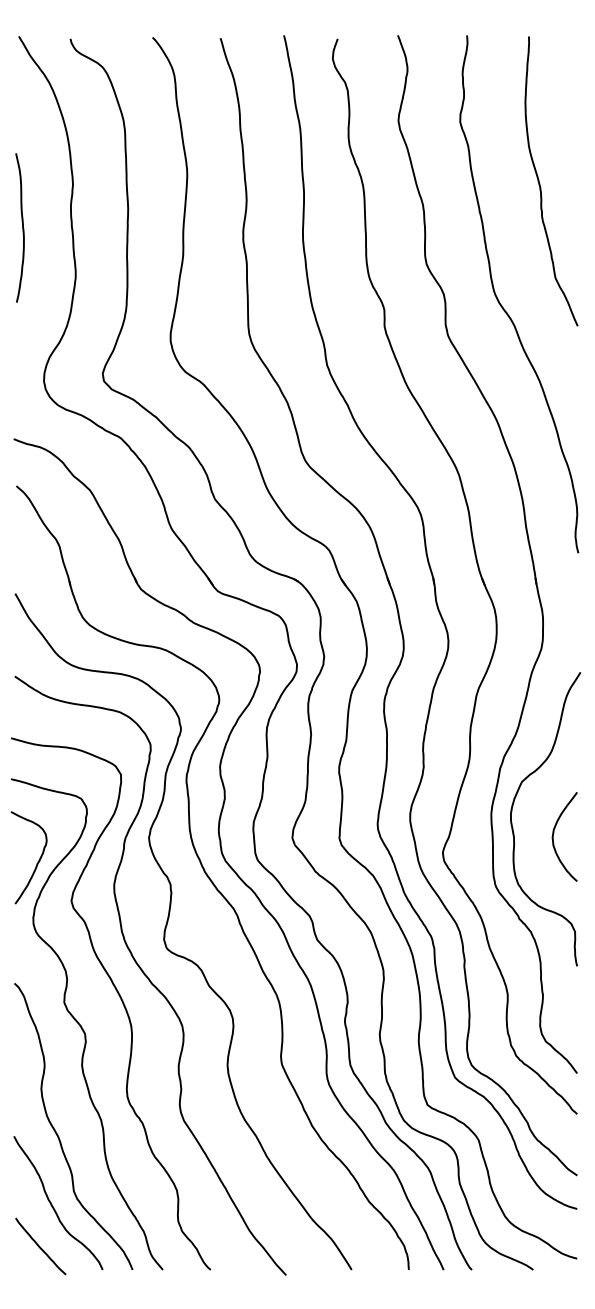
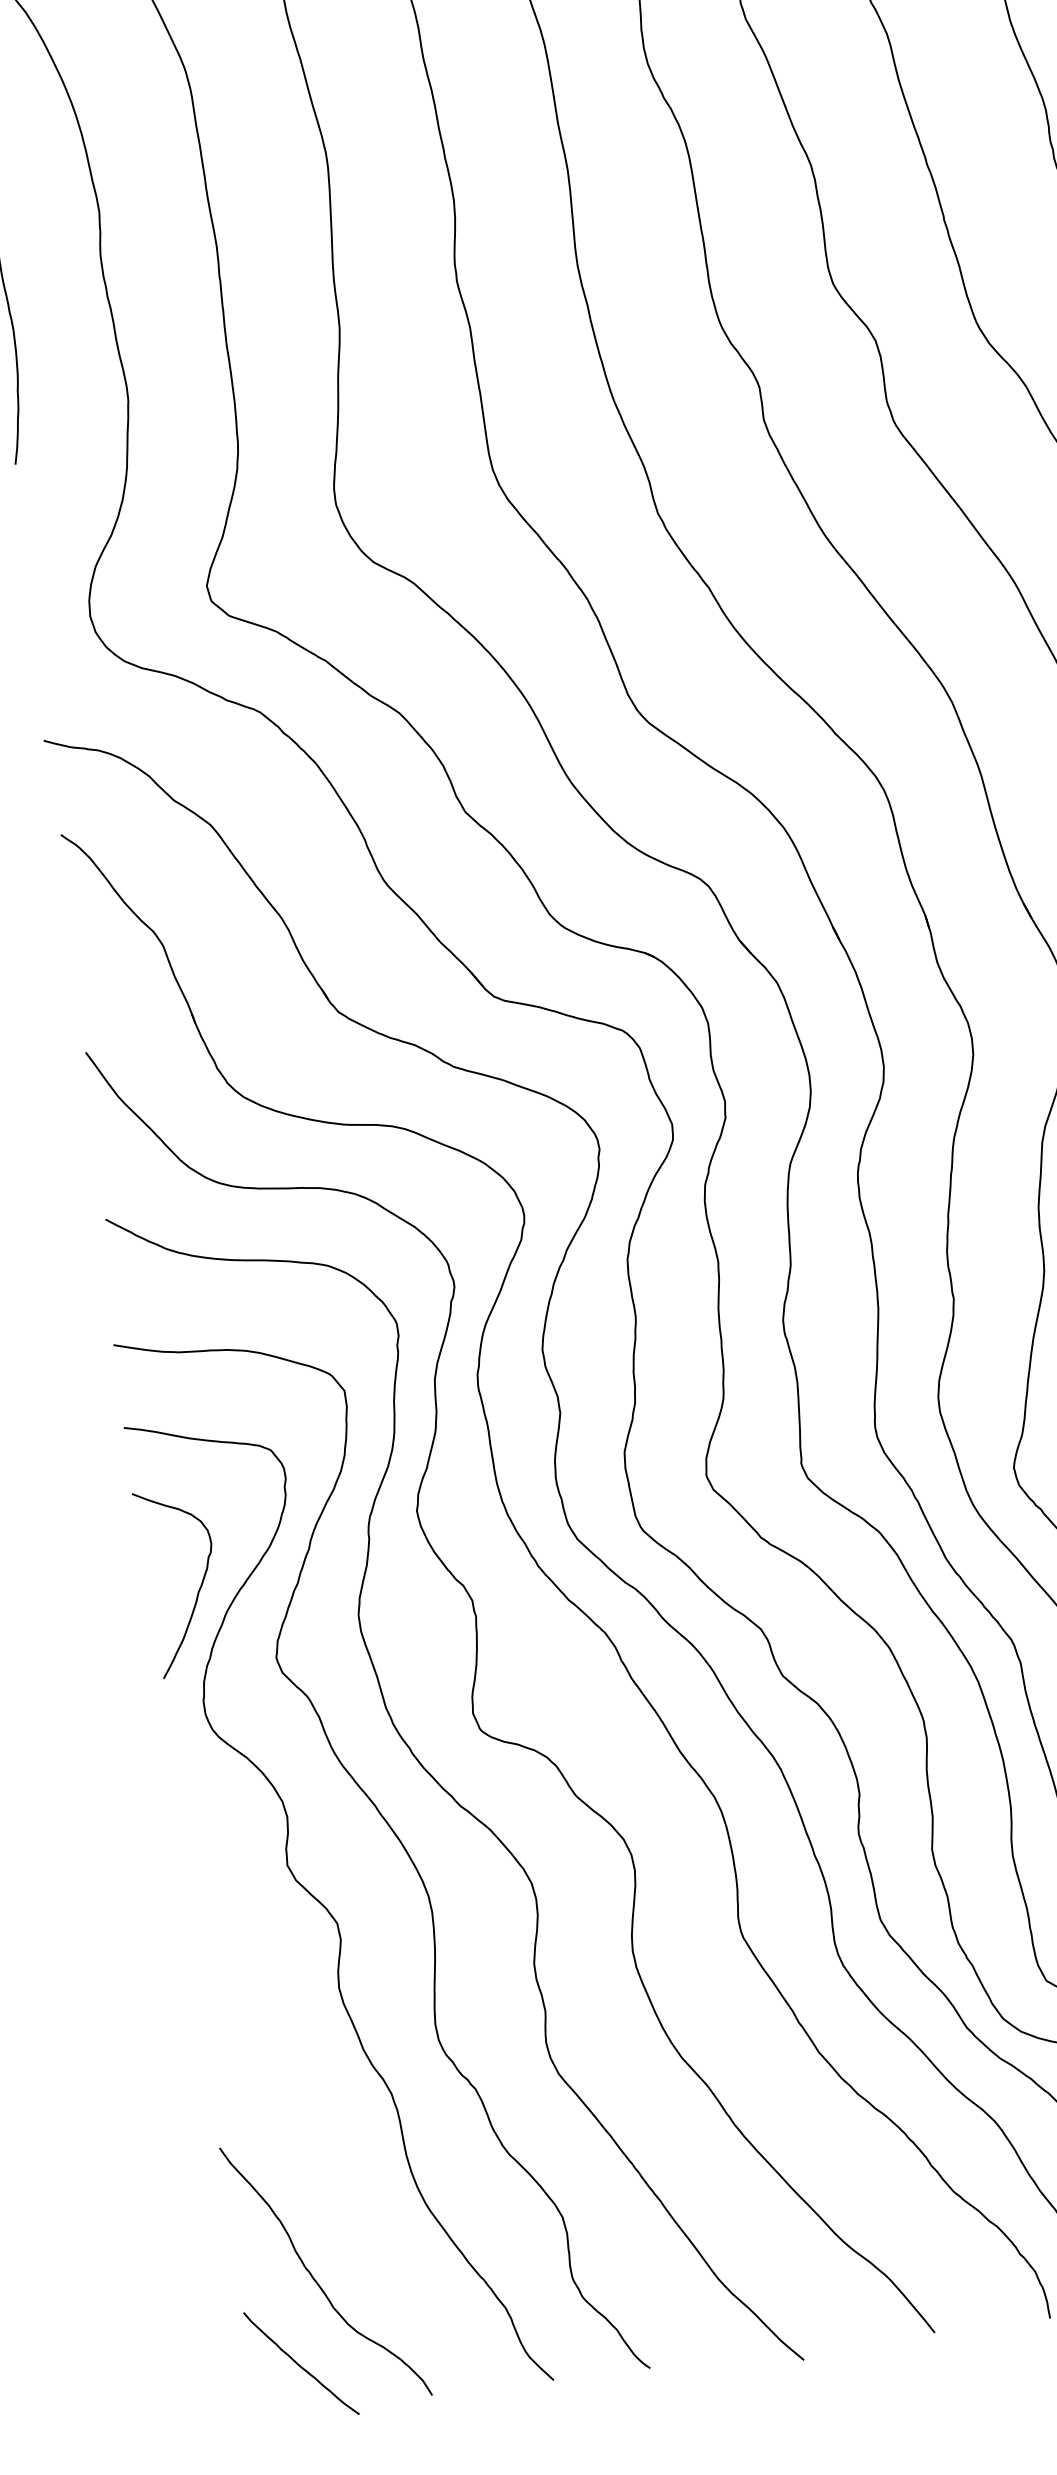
curve: (59, 1136) -> (311, 2136), removed

